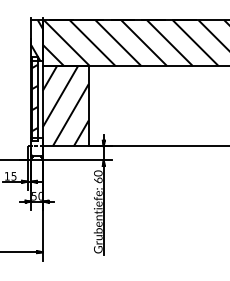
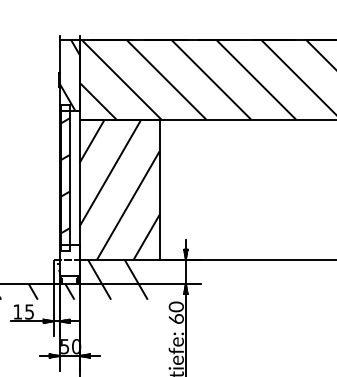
hatch: (47, 157) -> (87, 279), added

